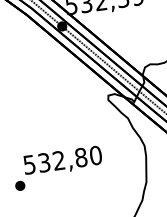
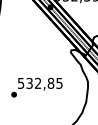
text: (95, 153) -> (59, 82), 532,80 -> 532,85

